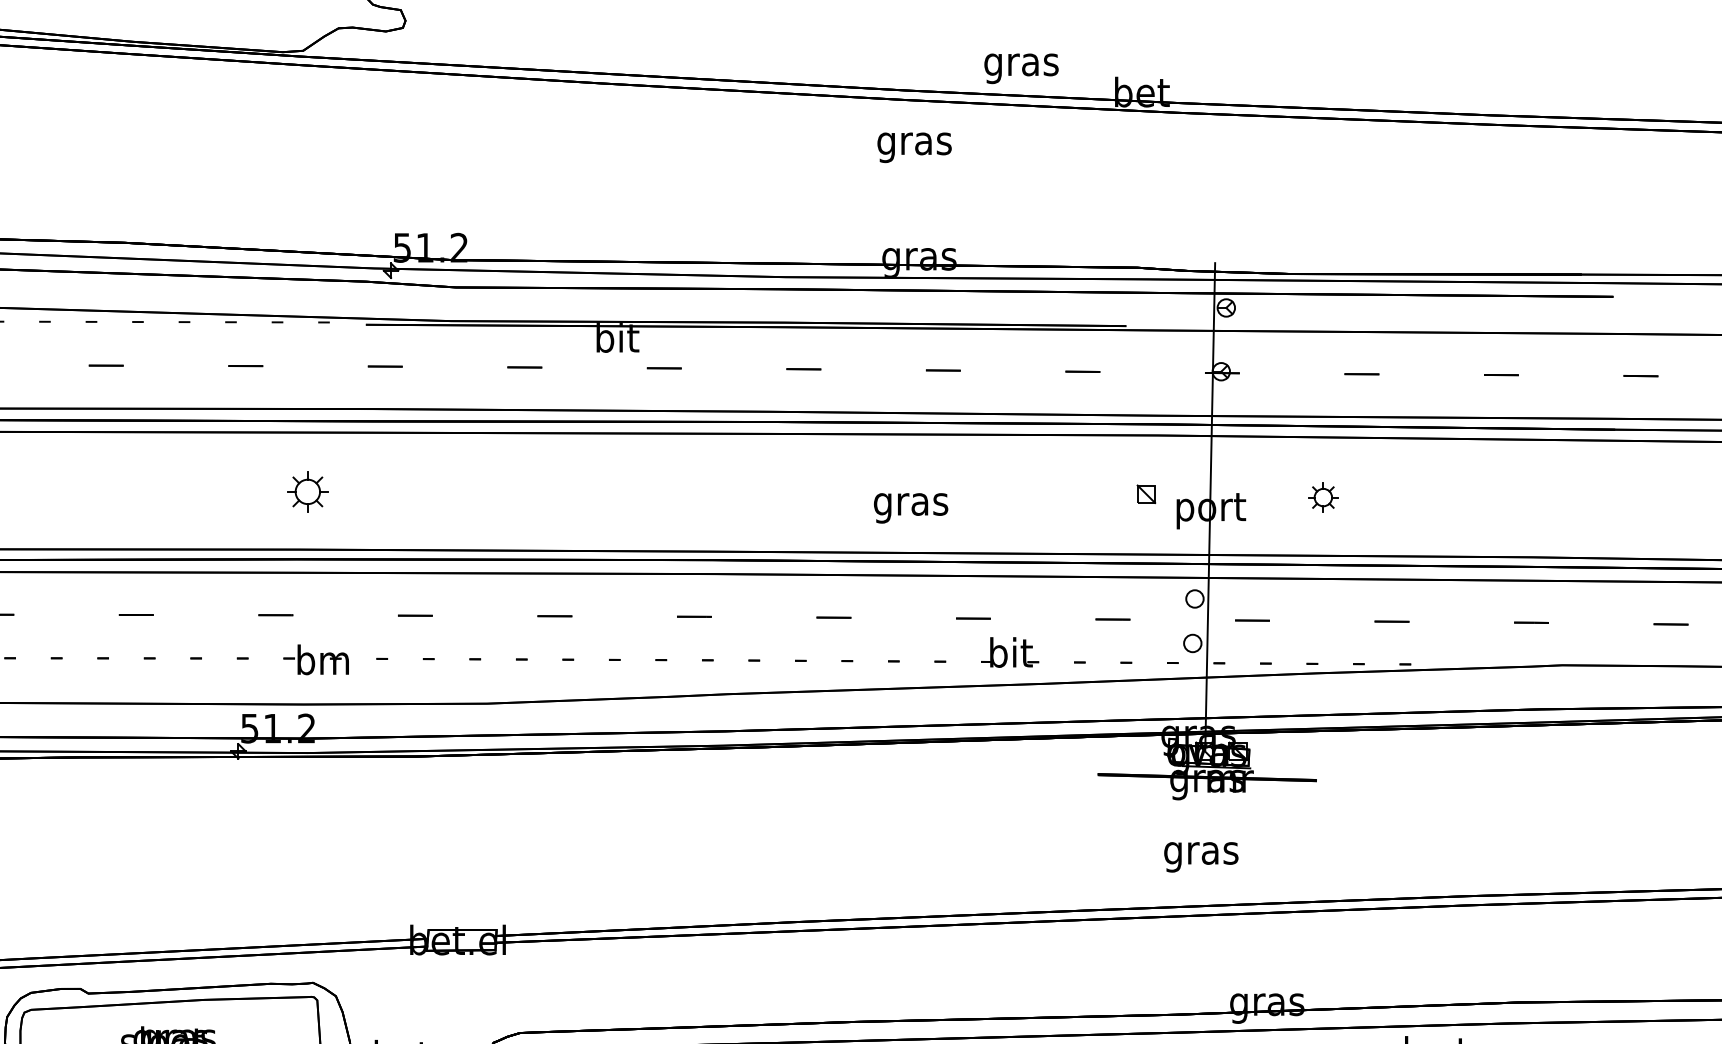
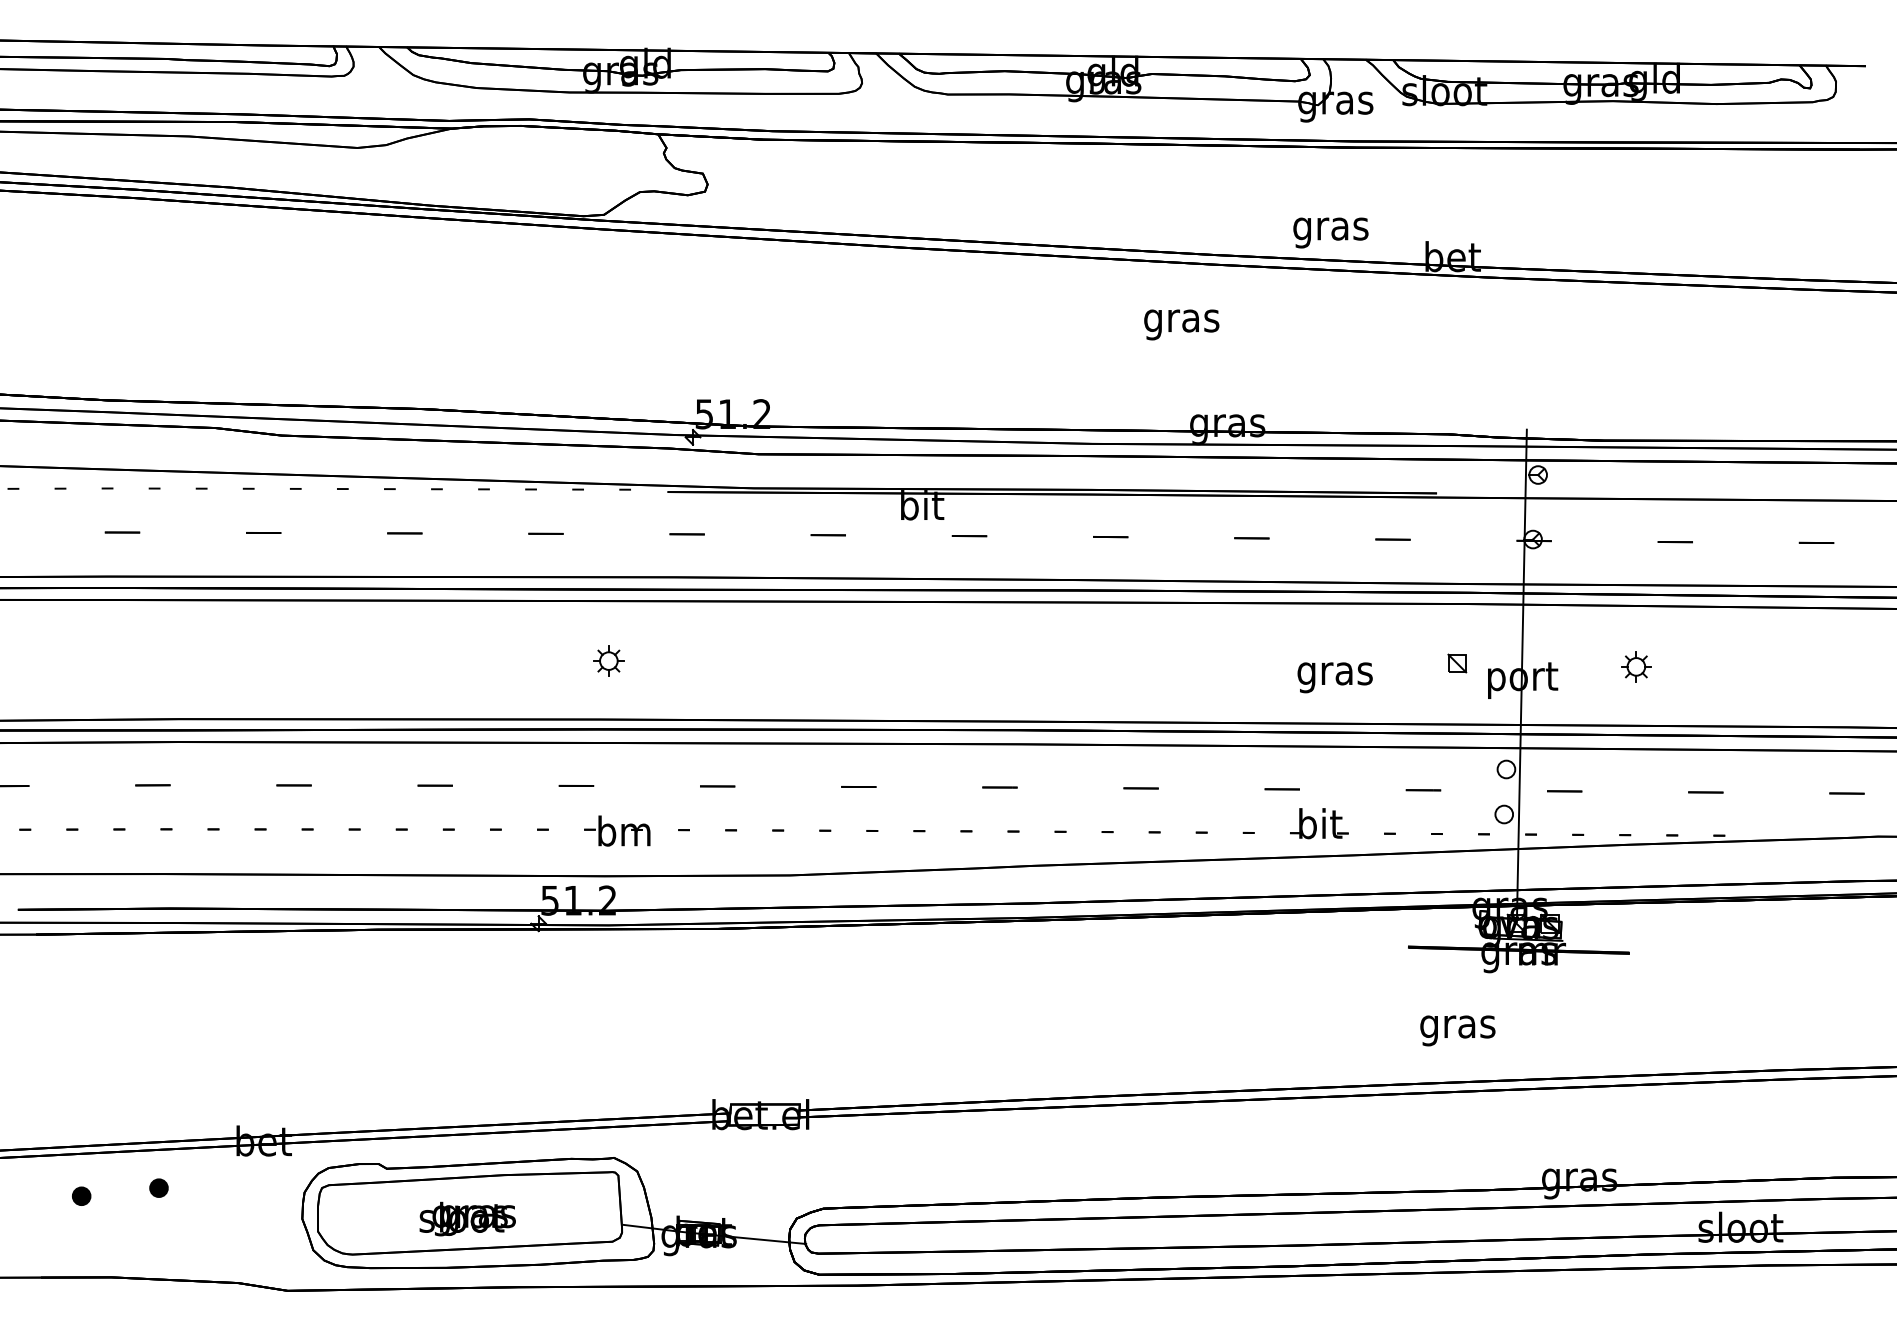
text: (914, 147) -> (1181, 324), moved
part: (307, 491) -> (608, 660), size x0.71
text: (910, 508) -> (1334, 677), moved
text: (1200, 856) -> (1457, 1030), moved

